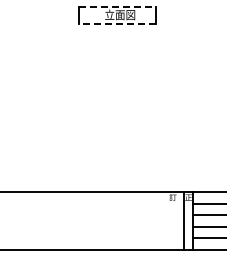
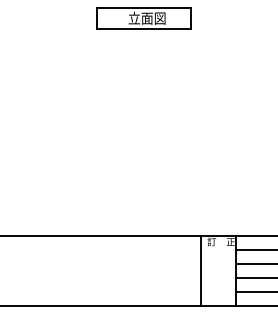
line: (118, 6) -> (145, 8), dashed -> solid
line: (117, 24) -> (143, 30), dashed -> solid
line: (184, 220) -> (201, 269), moved

